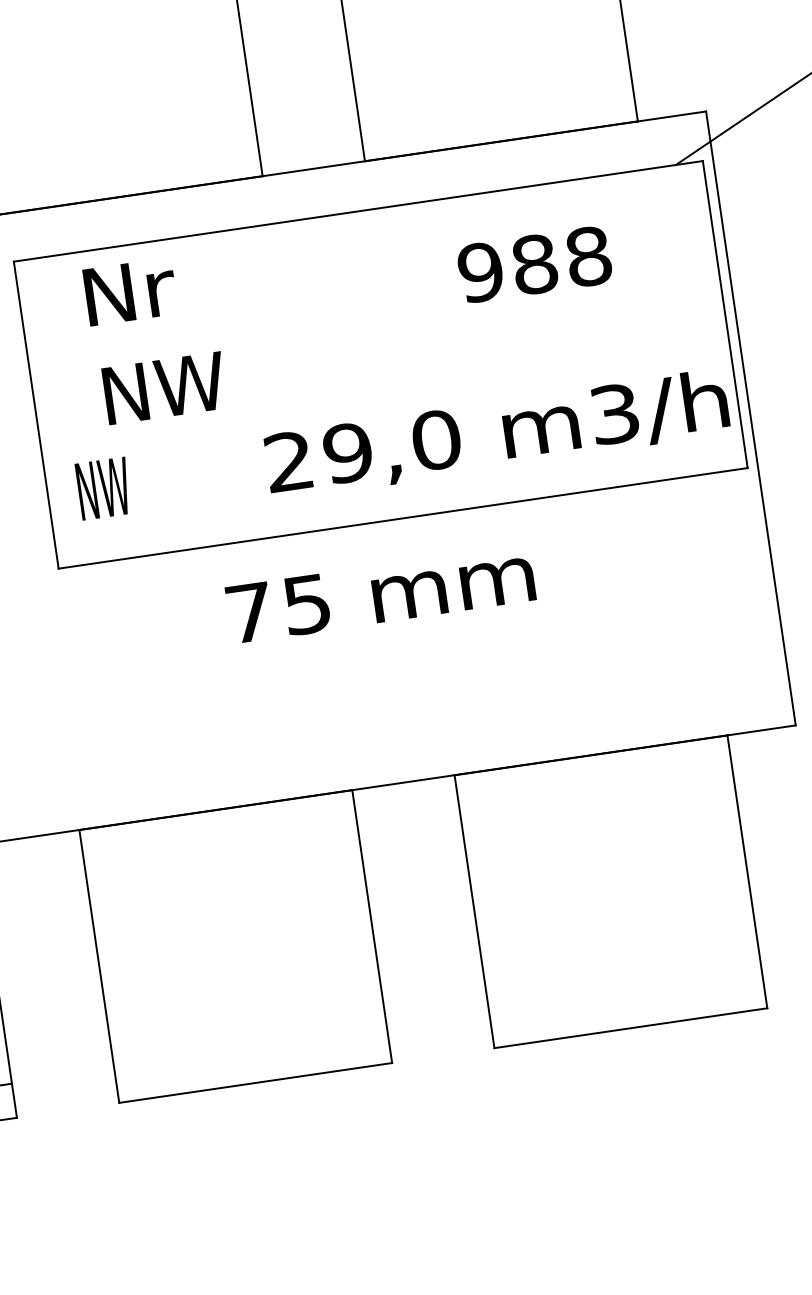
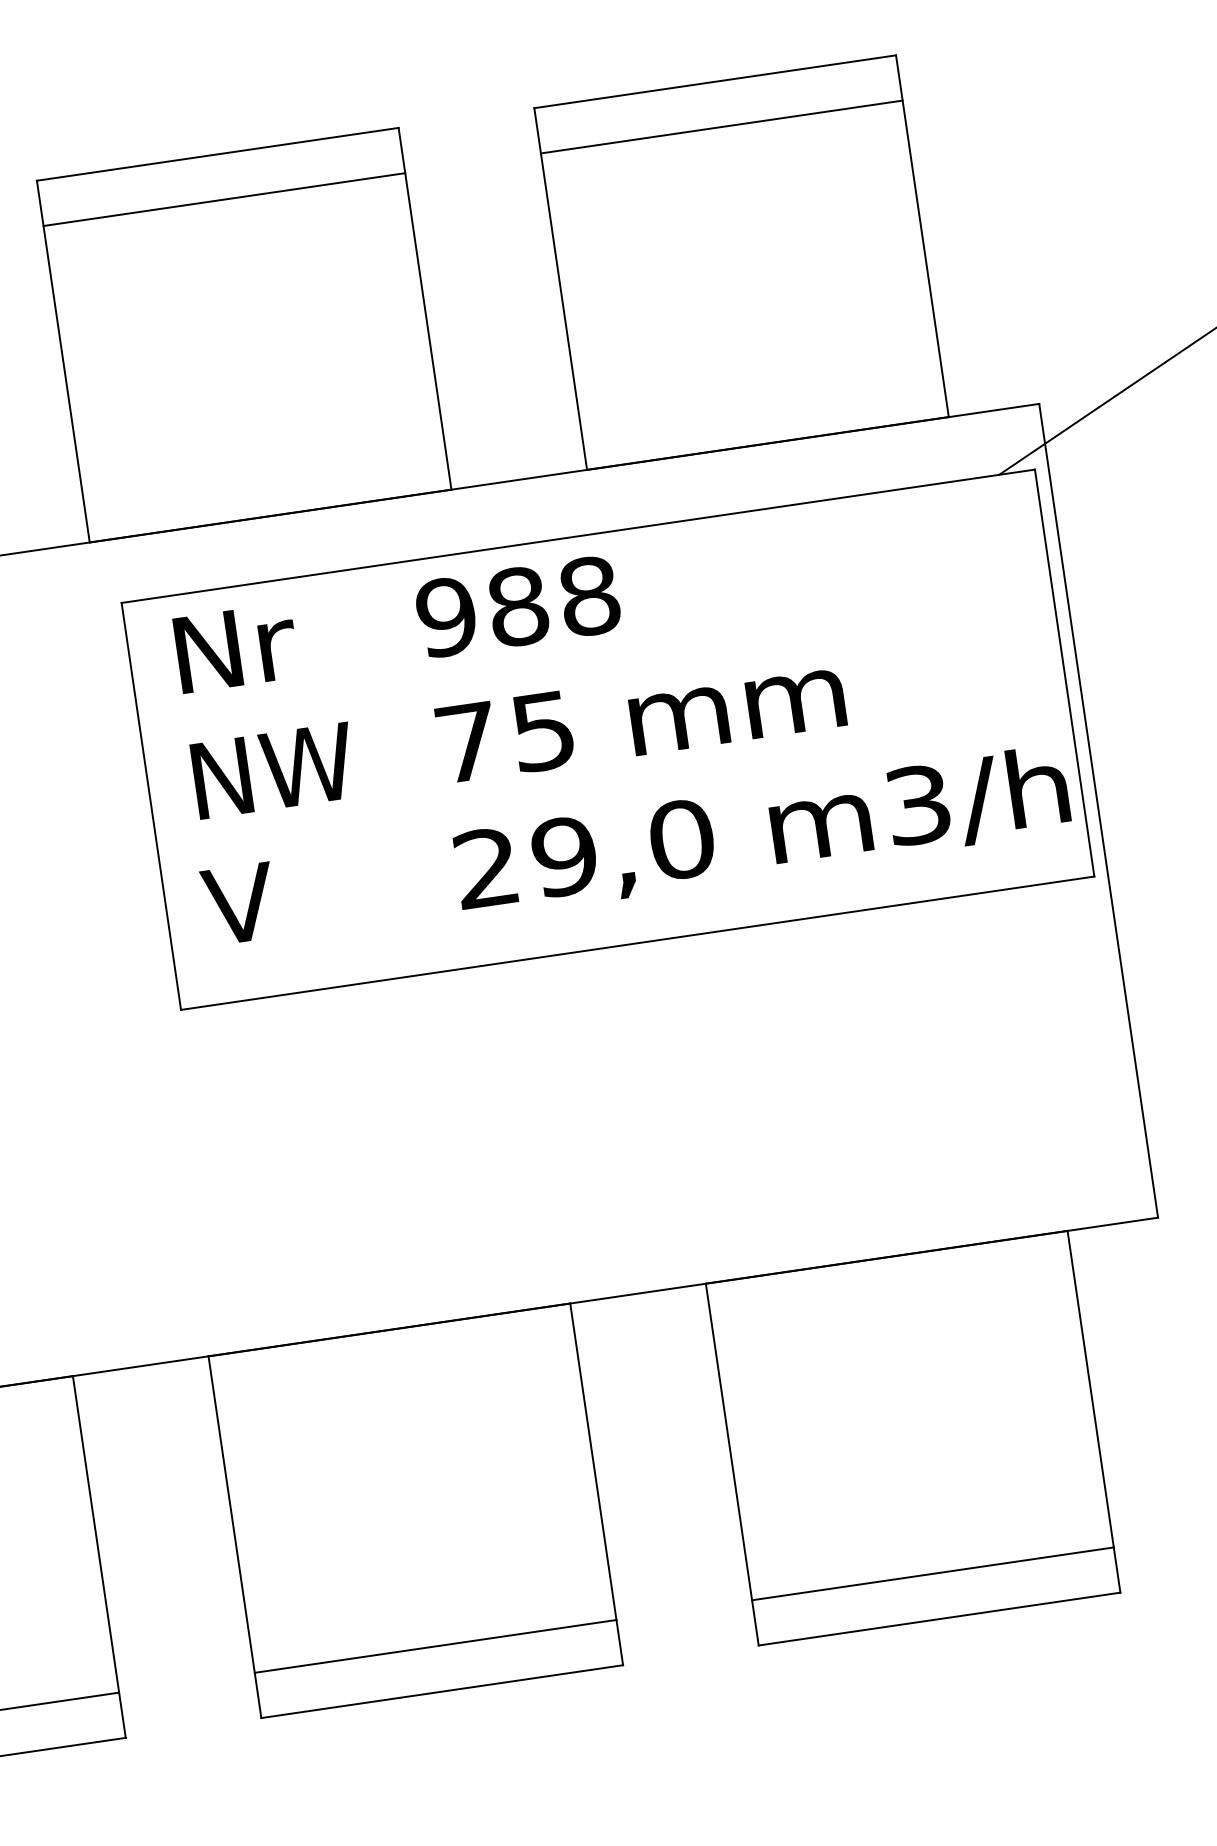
text: (535, 264) -> (518, 606), moved
text: (127, 295) -> (232, 652), moved
text: (160, 388) -> (268, 770), moved
text: (99, 488) -> (235, 903), NW -> V
text: (380, 600) -> (640, 726), moved
line: (625, 993) -> (932, 1573), added
line: (250, 1048) -> (435, 1646), added

